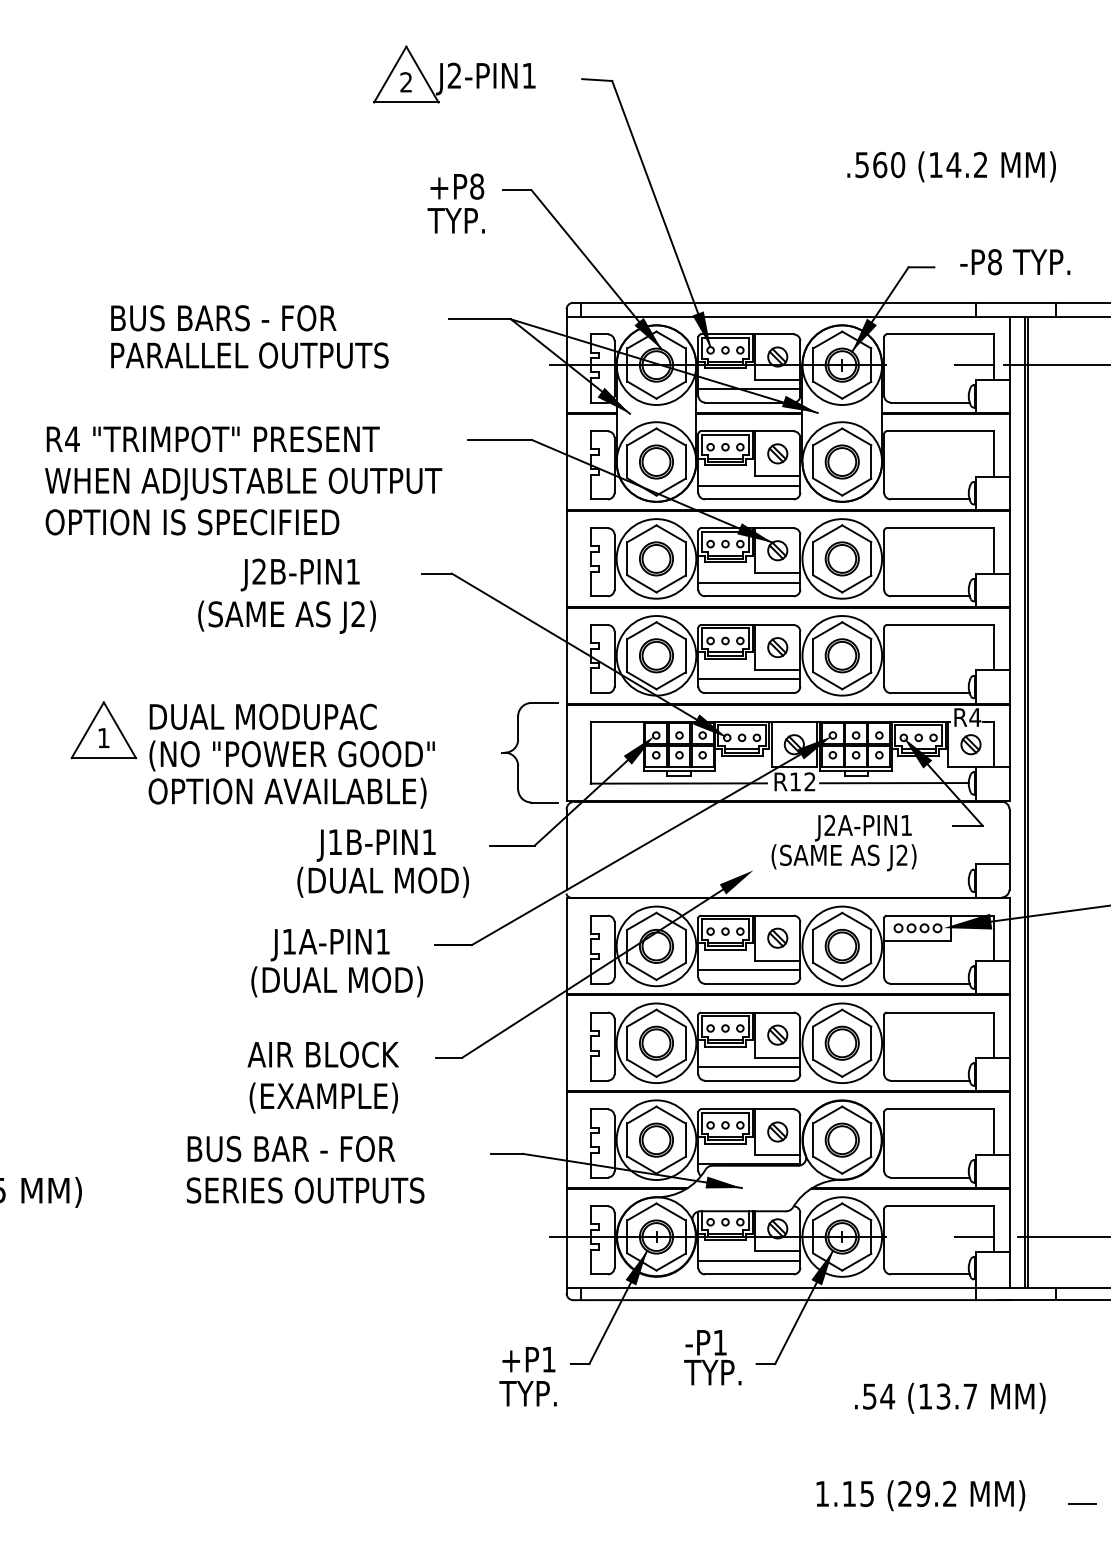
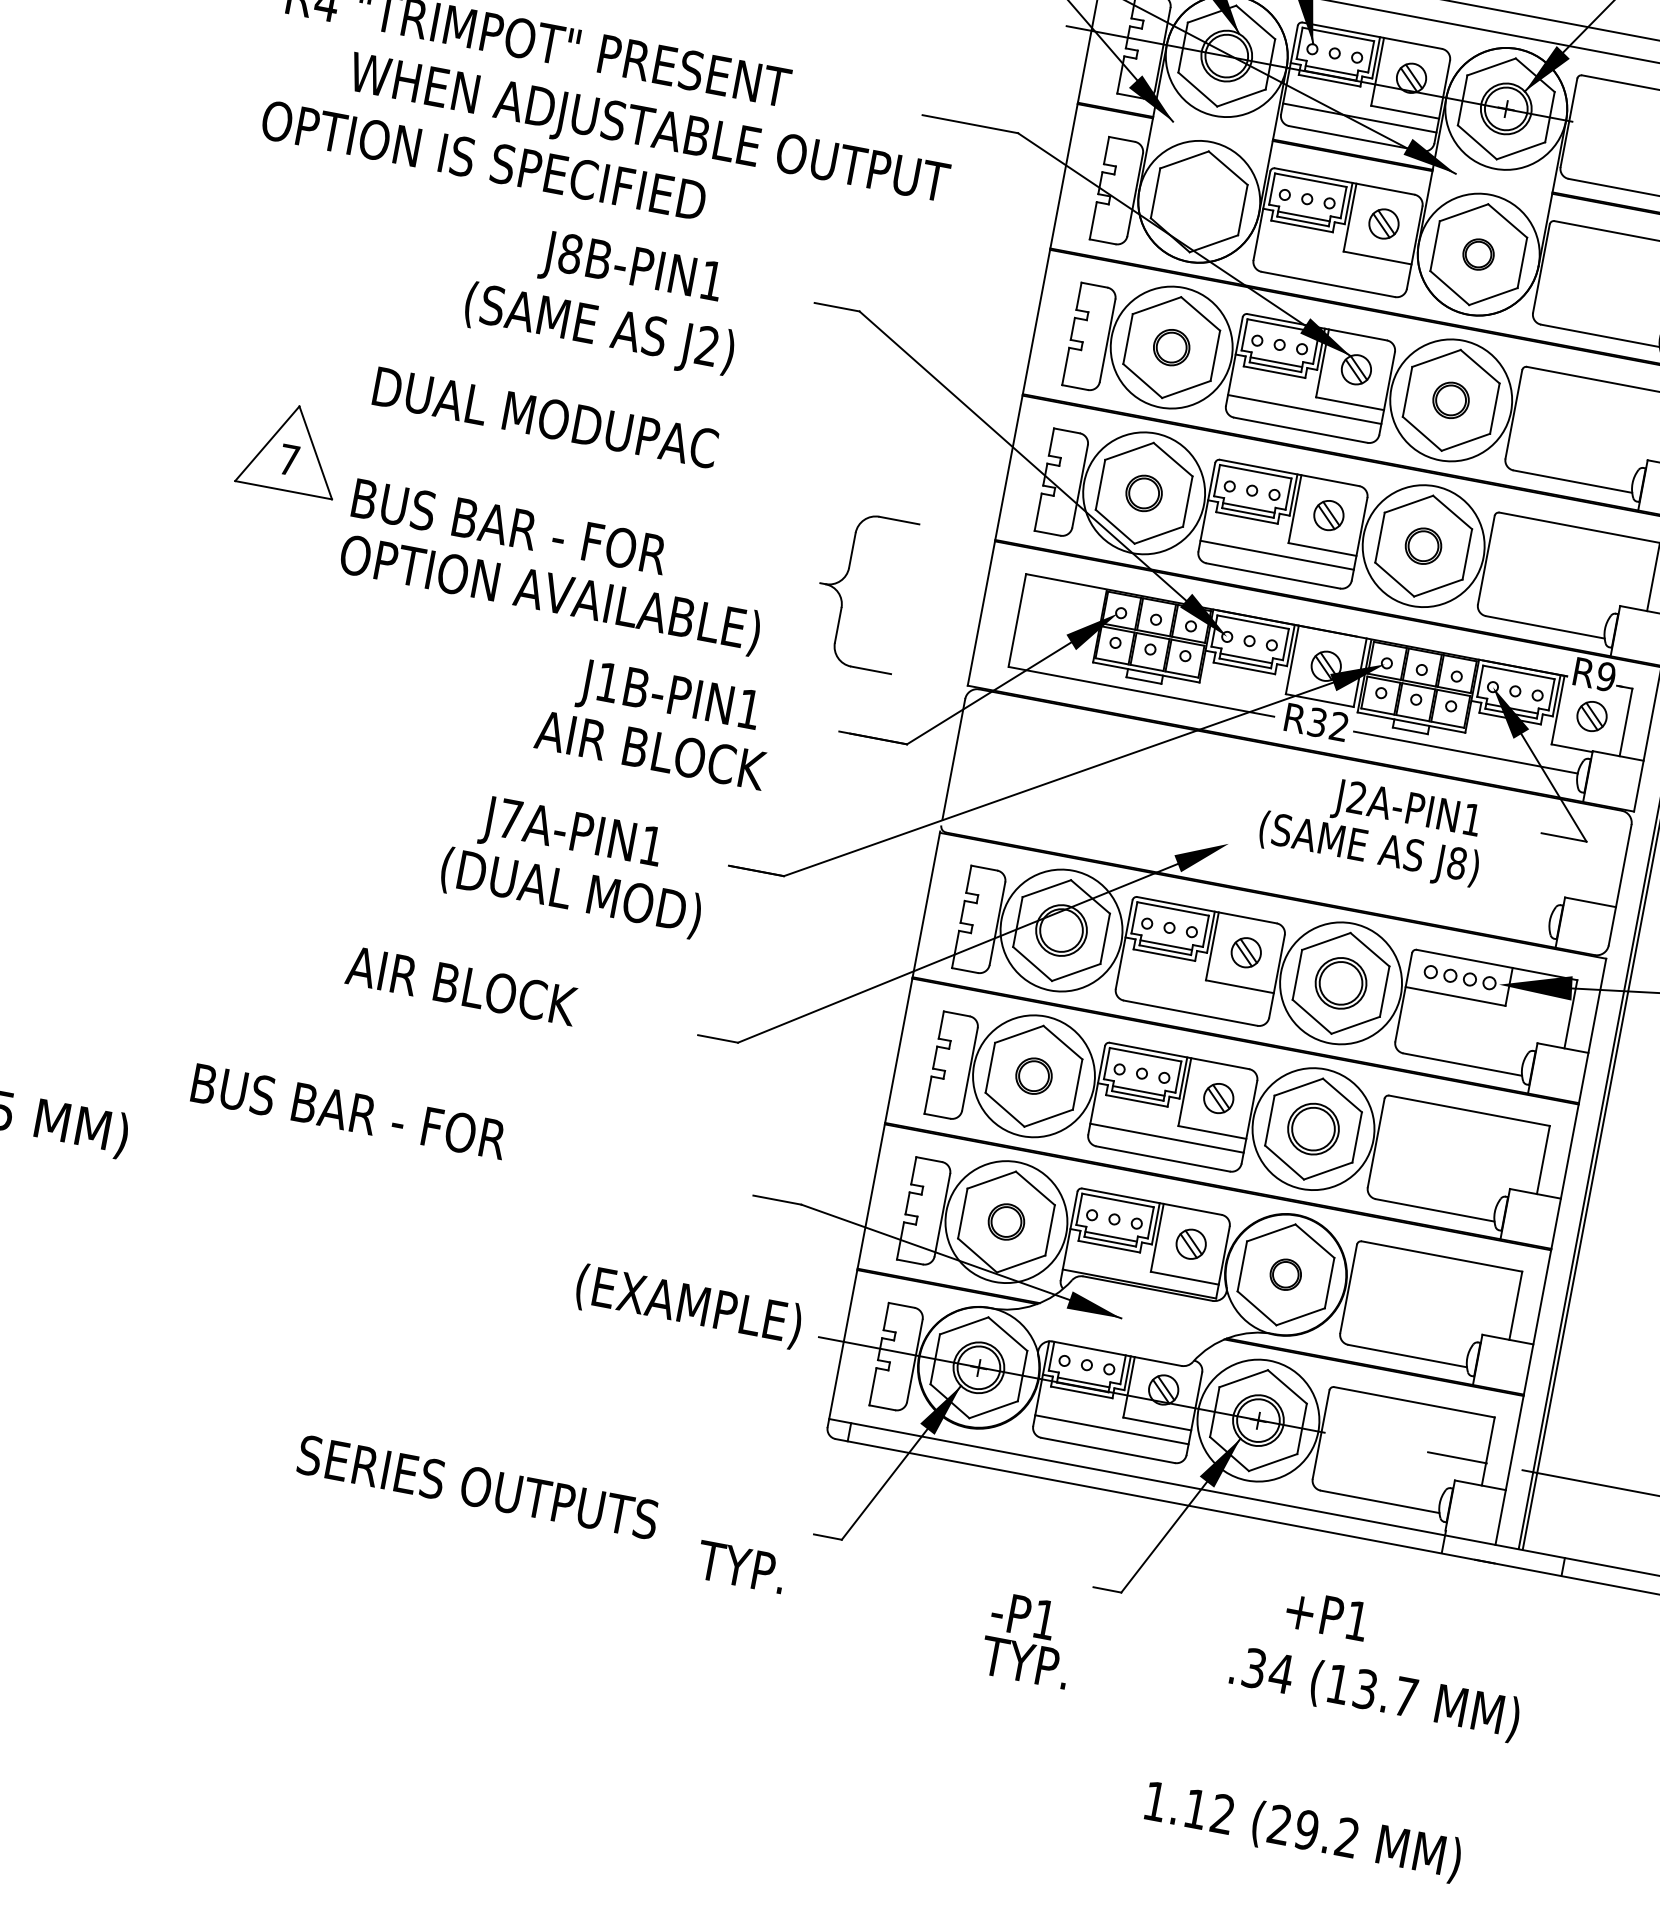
part: (656, 461) -> (1199, 201), removed
part: (841, 461) -> (1477, 253), size x0.6
text: (243, 483) -> (648, 131), moved
line: (749, 485) -> (1332, 263), removed
part: (656, 558) -> (1171, 346), size x0.7
part: (841, 558) -> (1450, 399), size x0.7
text: (259, 571) -> (570, 253), J2B-PIN1 -> J8B-PIN1
part: (656, 655) -> (1144, 492), size x0.7
part: (841, 655) -> (1422, 545), size x0.7
text: (262, 716) -> (544, 416), moved
text: (975, 717) -> (1606, 676), R4 -> R9
text: (103, 738) -> (288, 460), 1 -> 7
part: (517, 746) -> (846, 578), moved
text: (291, 755) -> (566, 539), (NO "POWER GOOD" -> BUS BAR - FOR
text: (795, 781) -> (1317, 721), R12 -> R32
text: (901, 854) -> (1456, 861), J2) -> J8)
text: (381, 881) -> (666, 754), (DUAL MOD) -> AIR BLOCK
text: (288, 941) -> (509, 818), J1A-PIN1 -> J7A-PIN1
line: (749, 970) -> (1194, 993), removed
part: (656, 1042) -> (1034, 1075), size x0.7
text: (322, 1054) -> (460, 985), moved
text: (323, 1097) -> (688, 1305), moved
part: (656, 1139) -> (1006, 1221), size x0.7
part: (841, 1139) -> (1284, 1273), size x0.6
text: (291, 1149) -> (349, 1112), moved
text: (305, 1190) -> (477, 1487), moved
text: (712, 1357) -> (1028, 1639), moved
text: (528, 1359) -> (1326, 1614), moved
text: (869, 1396) -> (1254, 1668), .54 -> .34
text: (866, 1493) -> (1221, 1813), 1.15 -> 1.12
line: (1082, 1503) -> (1544, 1889), removed

